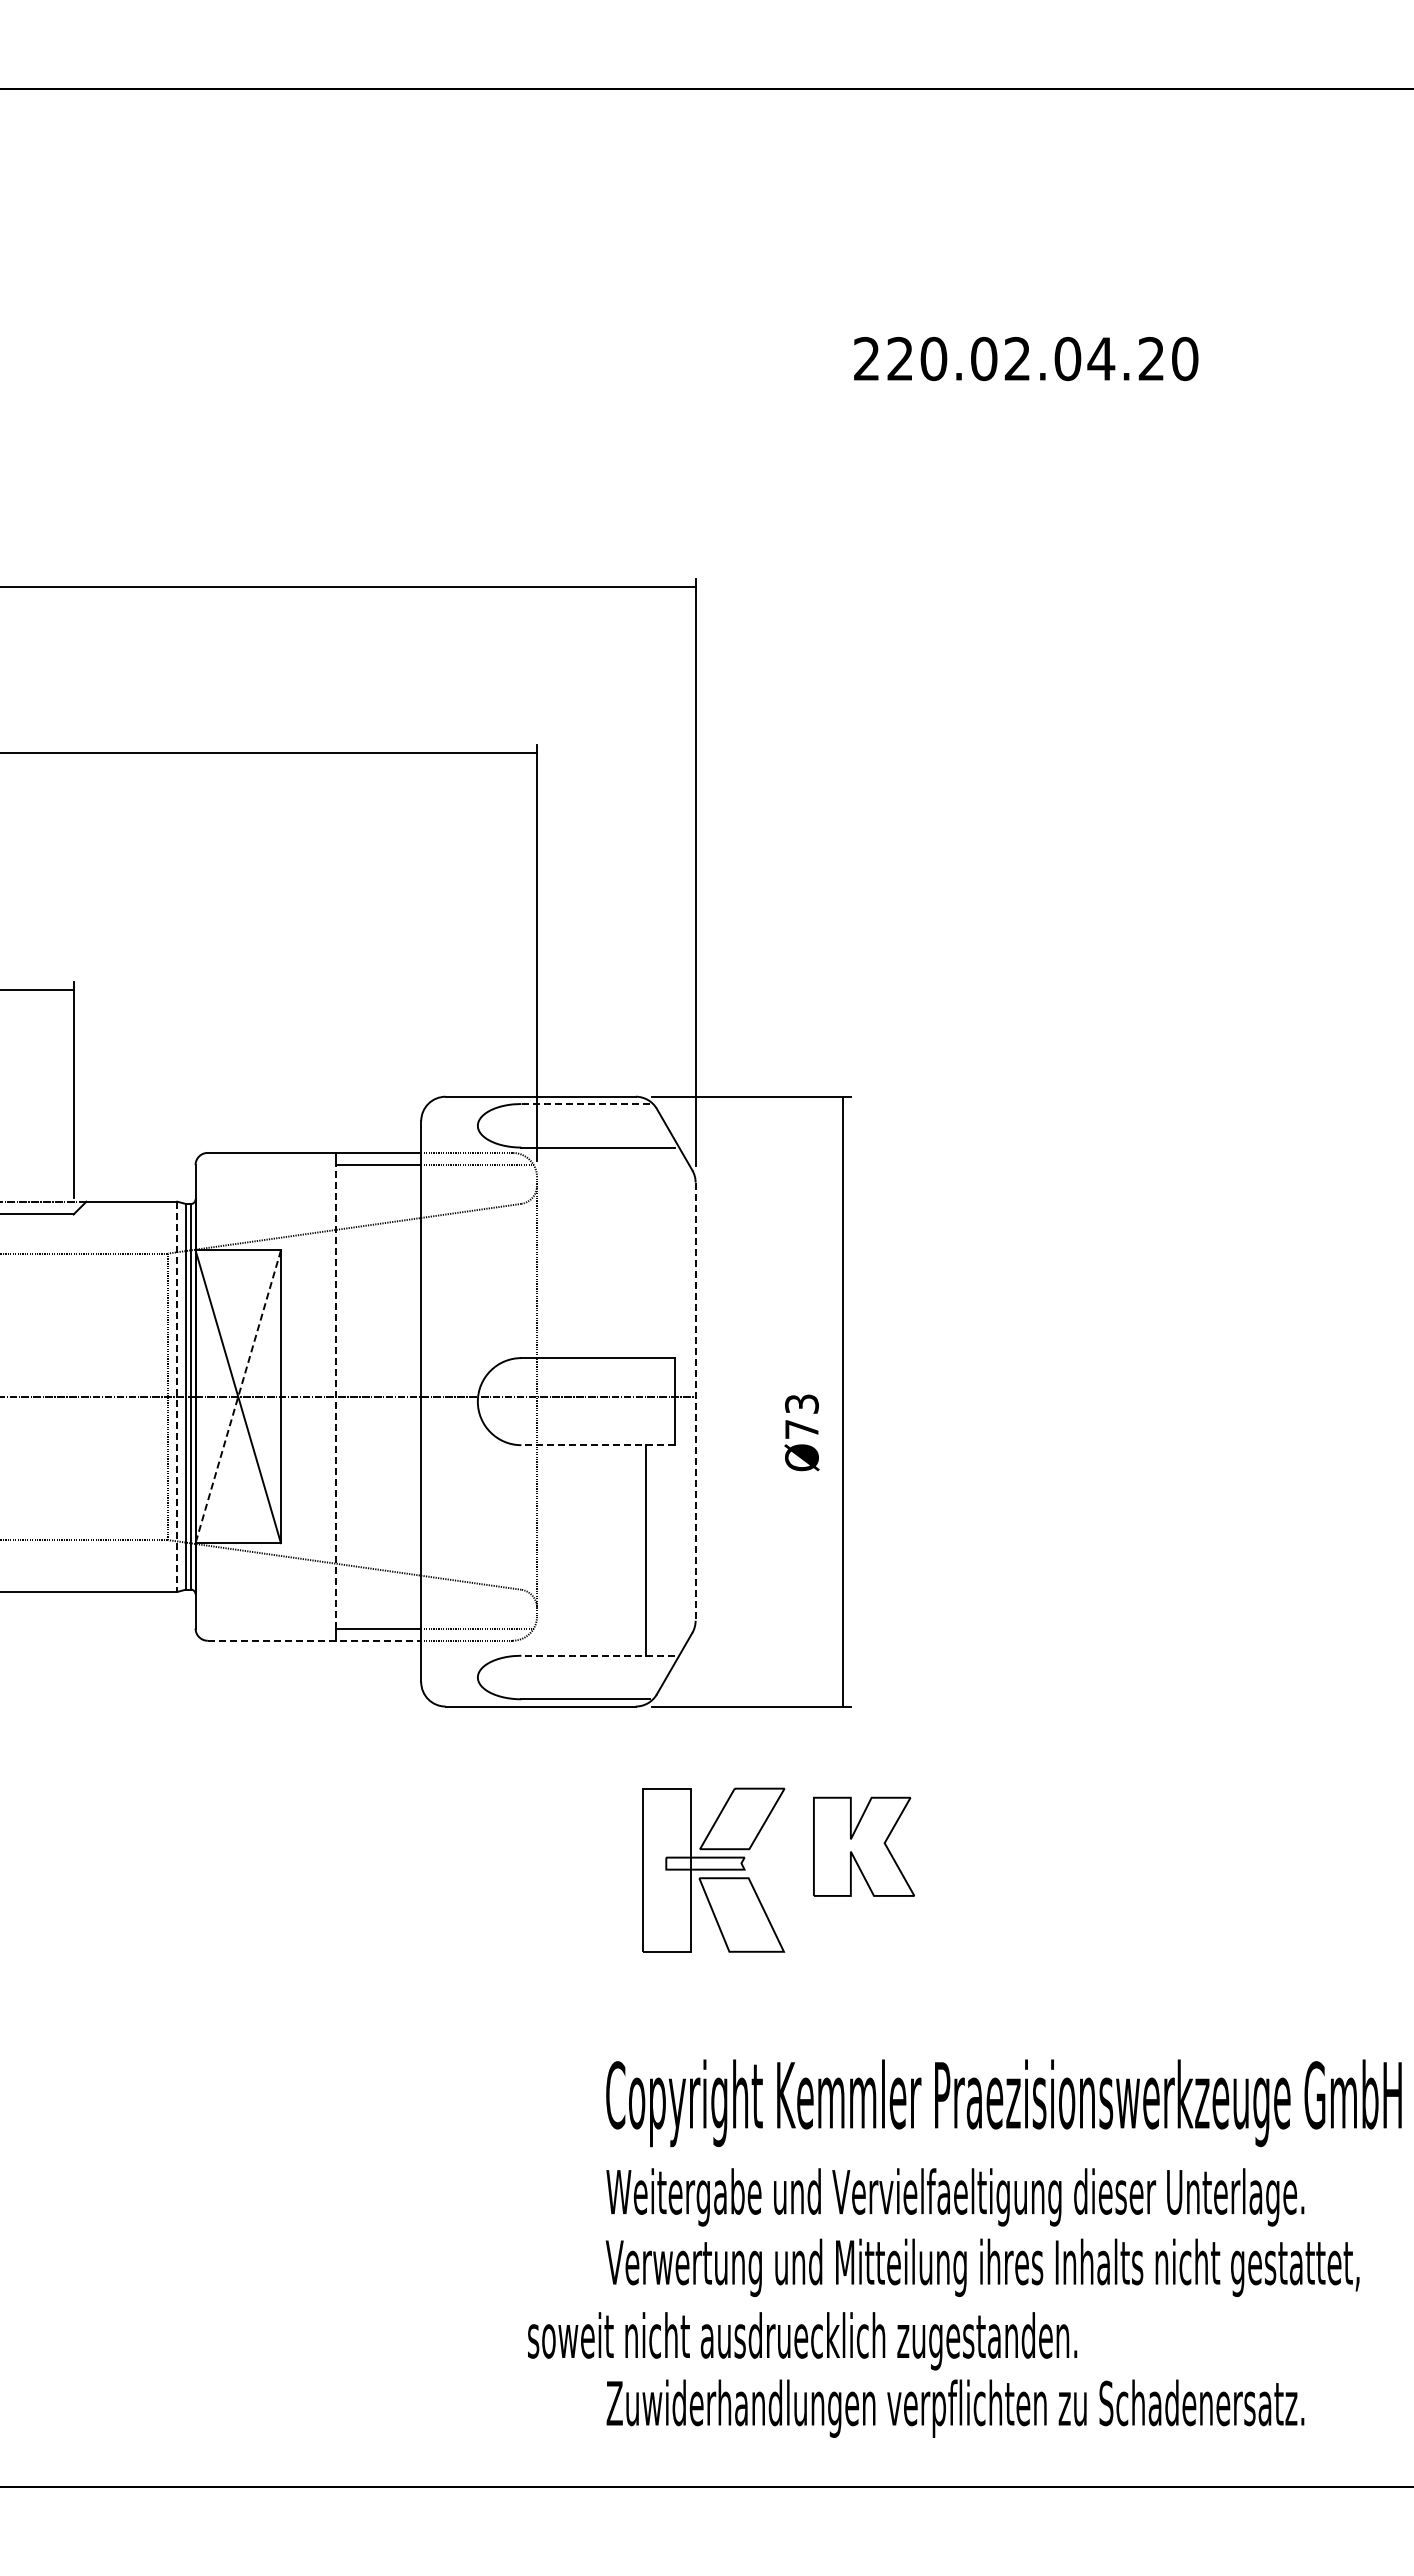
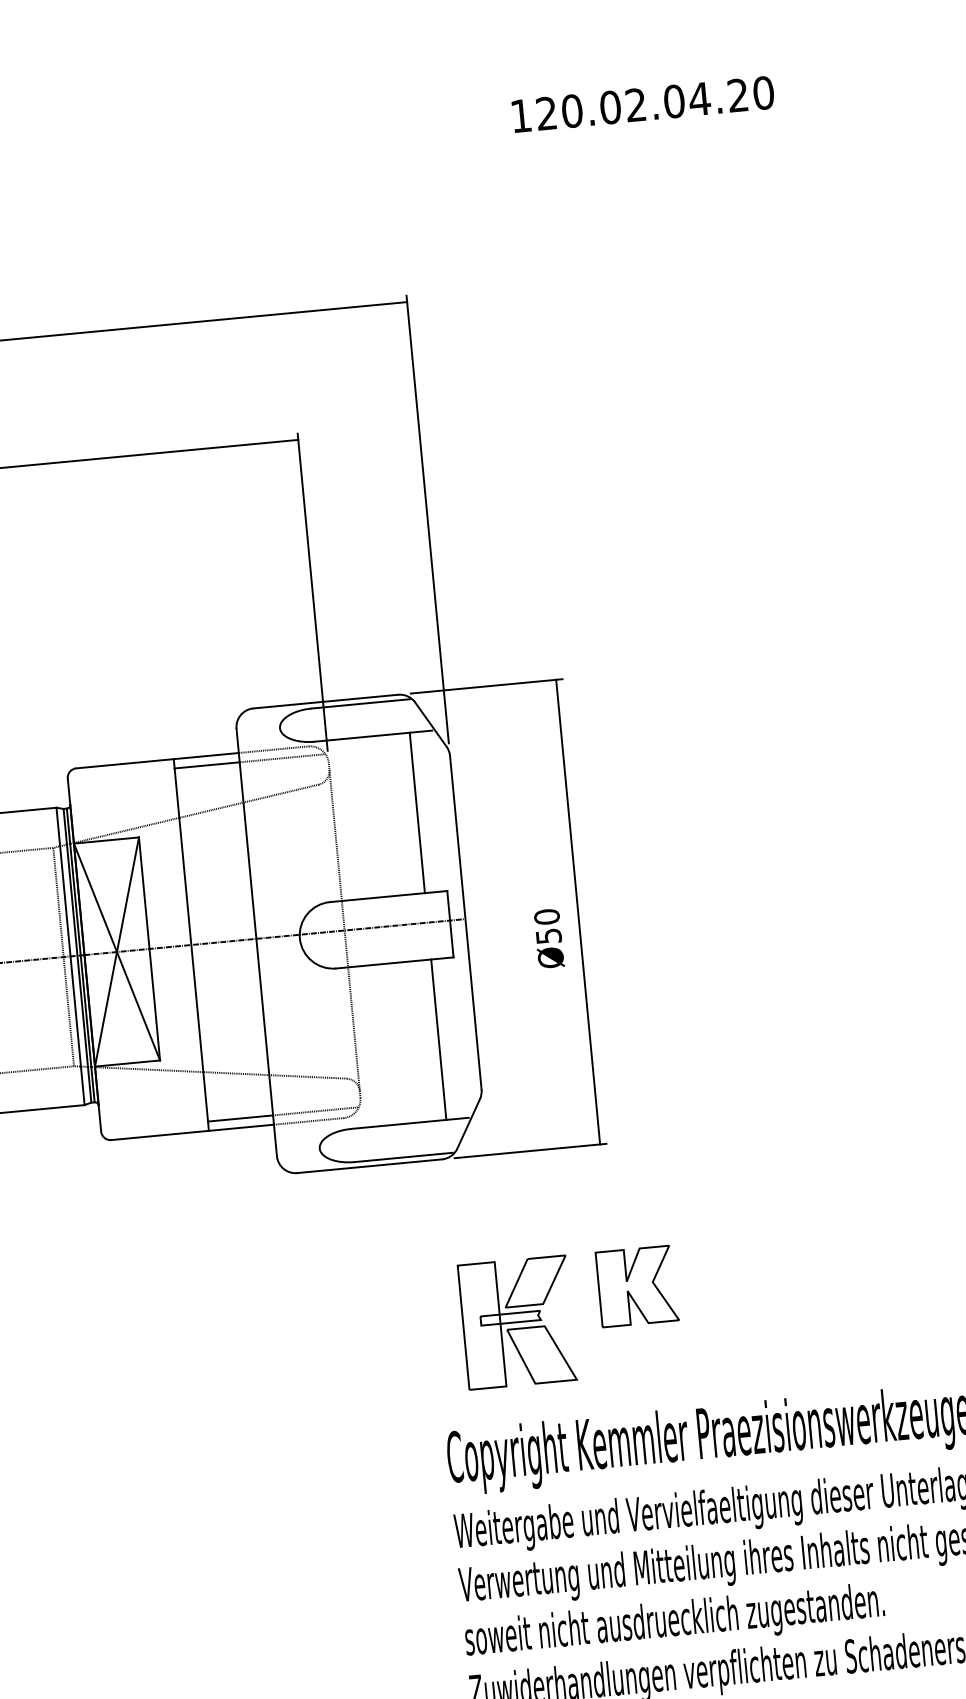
text: (866, 358) -> (520, 115), 220.02.04.20 -> 120.02.04.20
line: (585, 1104) -> (360, 704), dashed -> solid
line: (646, 1252) -> (417, 812), added
line: (335, 1396) -> (191, 944), dashed -> solid
line: (177, 1397) -> (70, 956), dashed -> solid
line: (238, 1397) -> (117, 952), dashed -> solid
line: (695, 1402) -> (465, 923), dashed -> solid
text: (801, 1416) -> (547, 926), Ø73 -> Ø50
line: (597, 1445) -> (394, 963), dashed -> solid
line: (314, 1640) -> (192, 1132), dashed -> solid
line: (597, 1655) -> (409, 1123), dashed -> solid
part: (864, 1846) -> (637, 1286), moved
part: (713, 1869) -> (517, 1322), moved
text: (802, 2341) -> (674, 1623), moved

